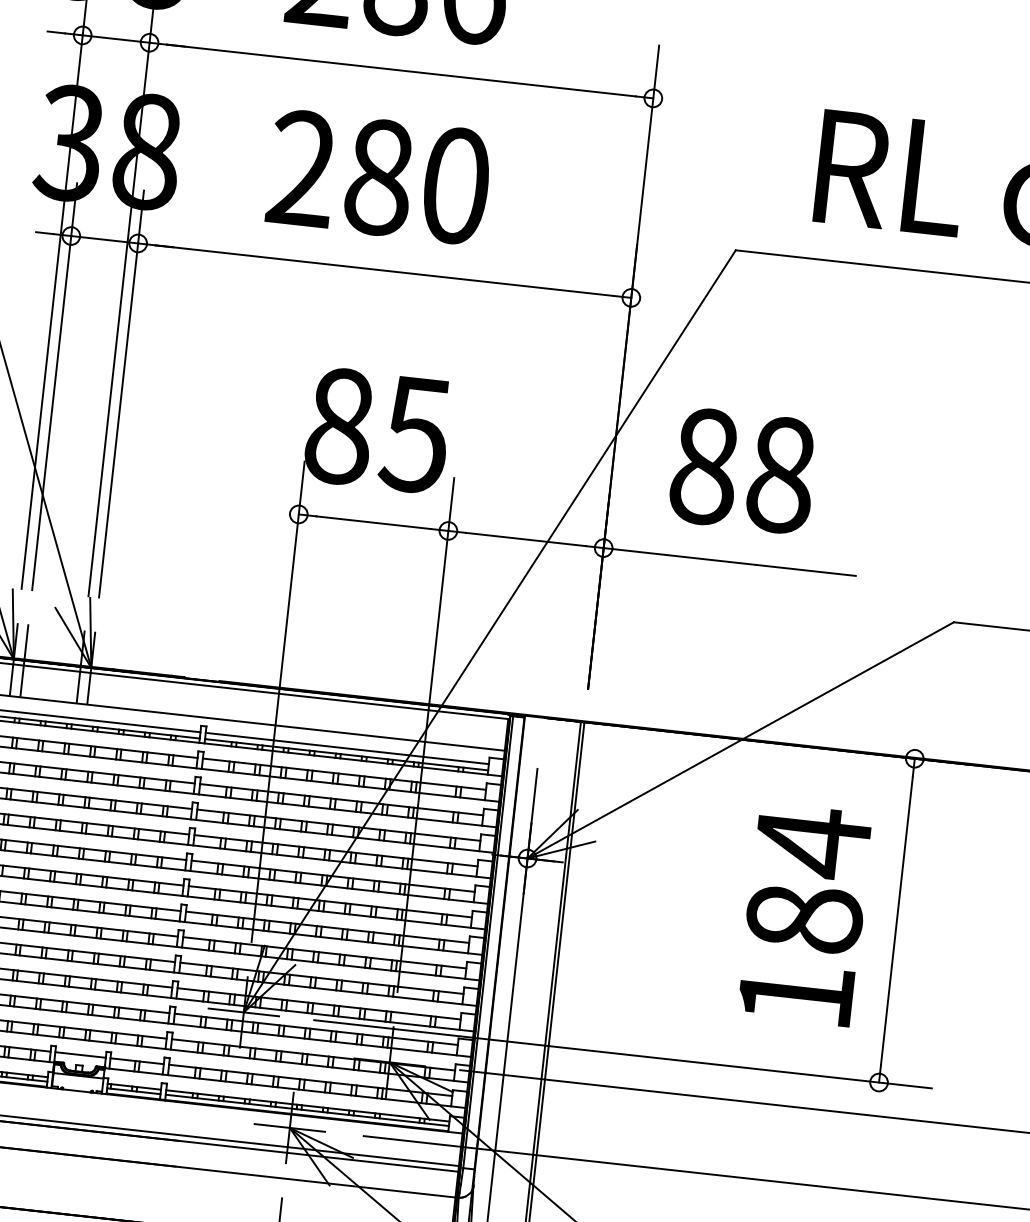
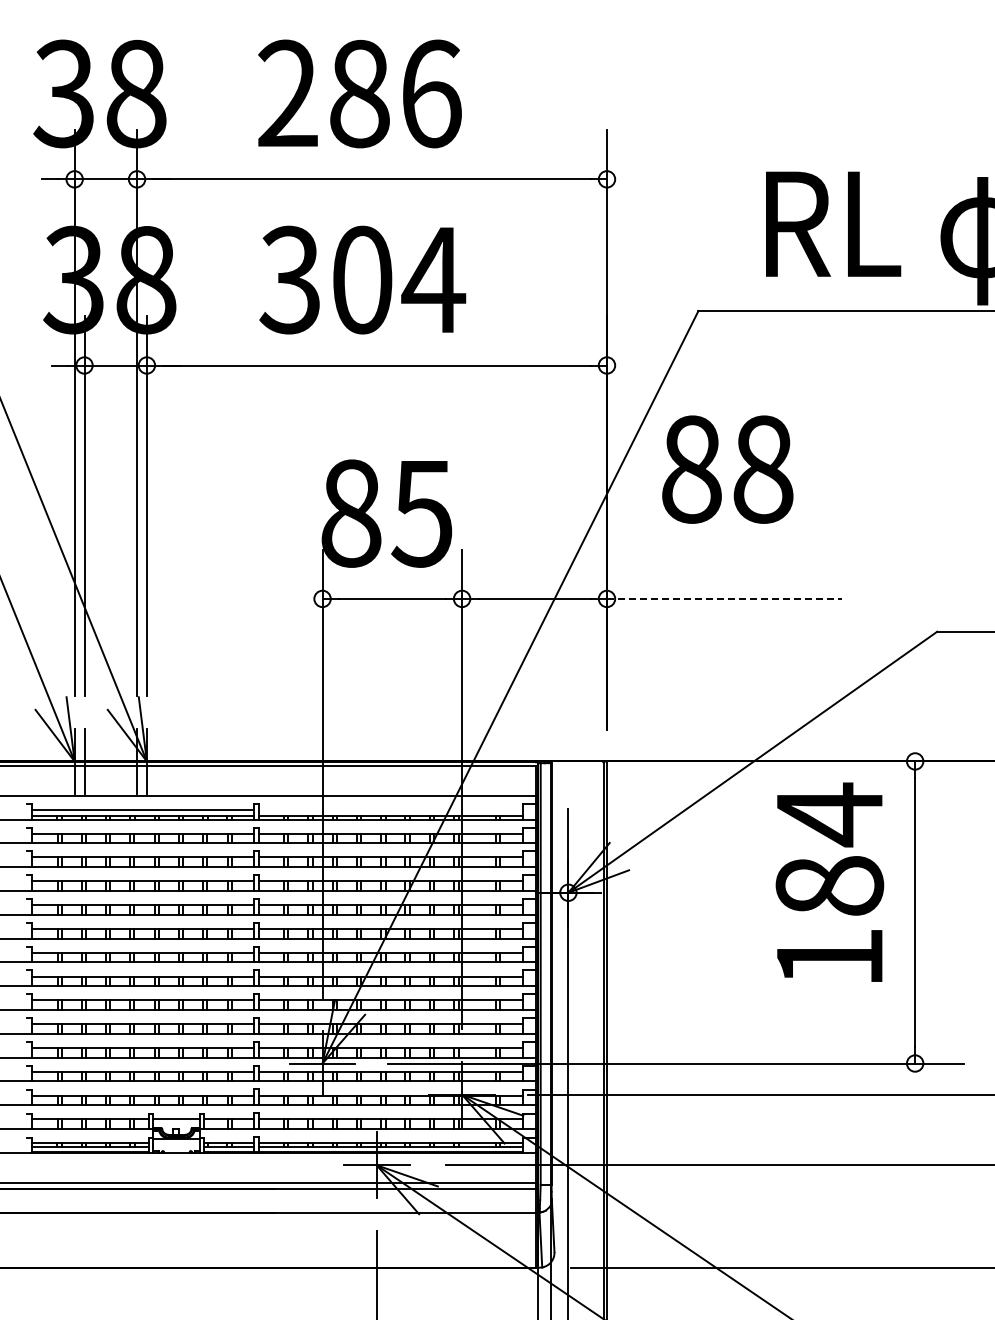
text: (379, 176) -> (362, 279), 280 -> 304
text: (742, 470) -> (727, 469), moved
line: (729, 561) -> (724, 598), solid -> dashed
line: (347, 748) -> (391, 809), removed
text: (804, 913) -> (829, 881), moved

